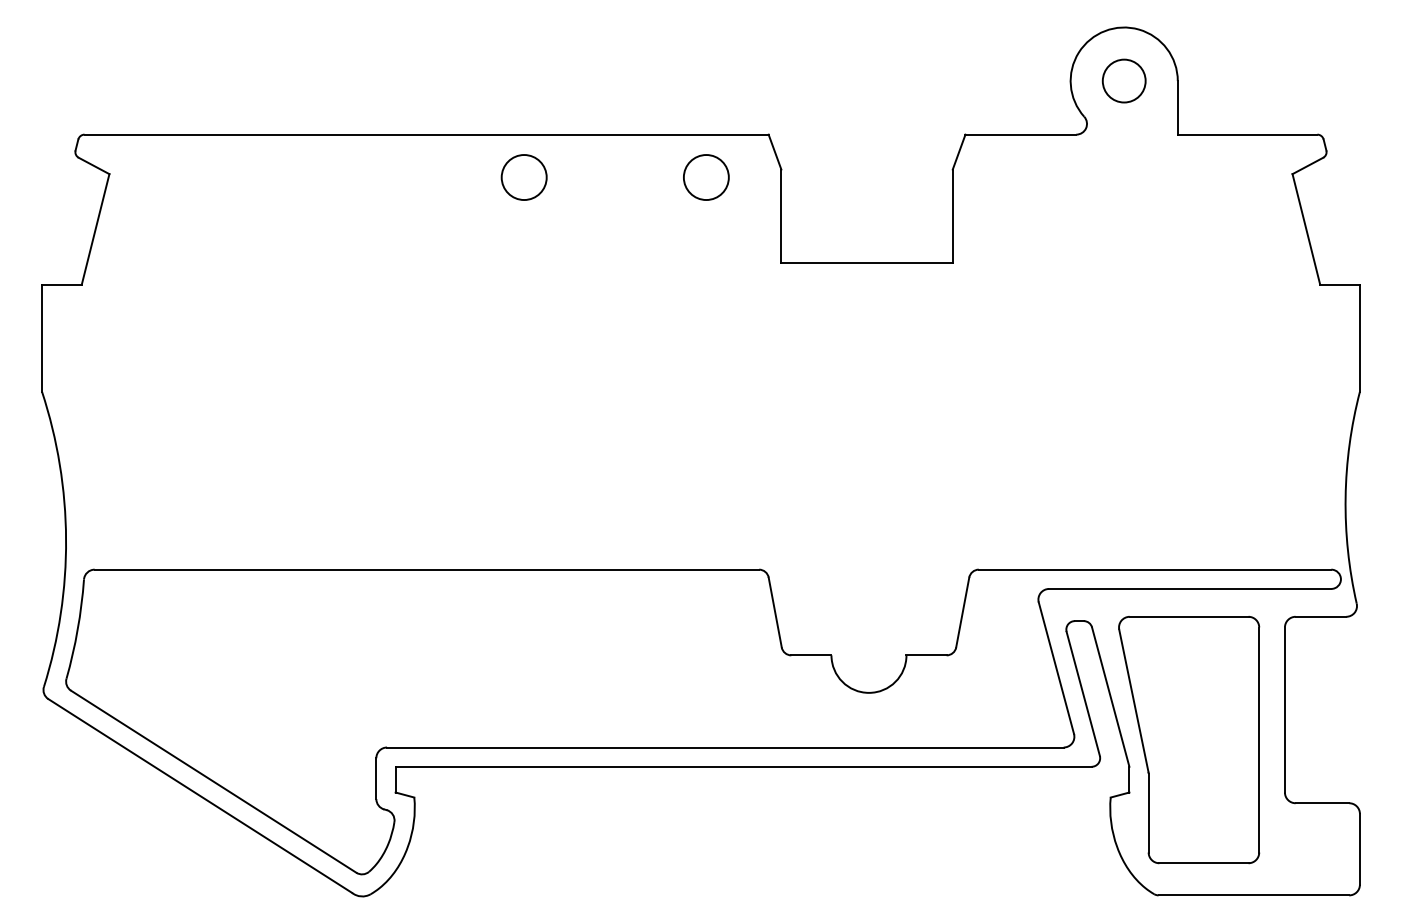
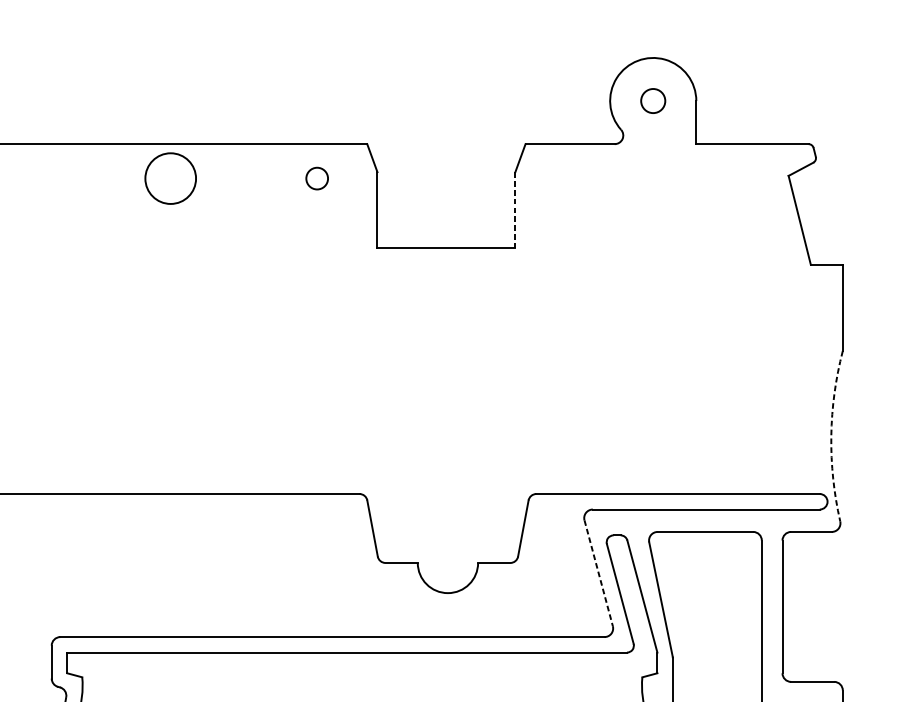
circle: (1123, 80) -> (652, 100), size x0.7
circle: (523, 177) -> (170, 178), size x1.4
circle: (706, 177) -> (317, 178), size x0.6
line: (952, 216) -> (515, 209), solid -> dashed
arc: (1345, 497) -> (831, 435), solid -> dashed
line: (1056, 668) -> (598, 573), solid -> dashed

